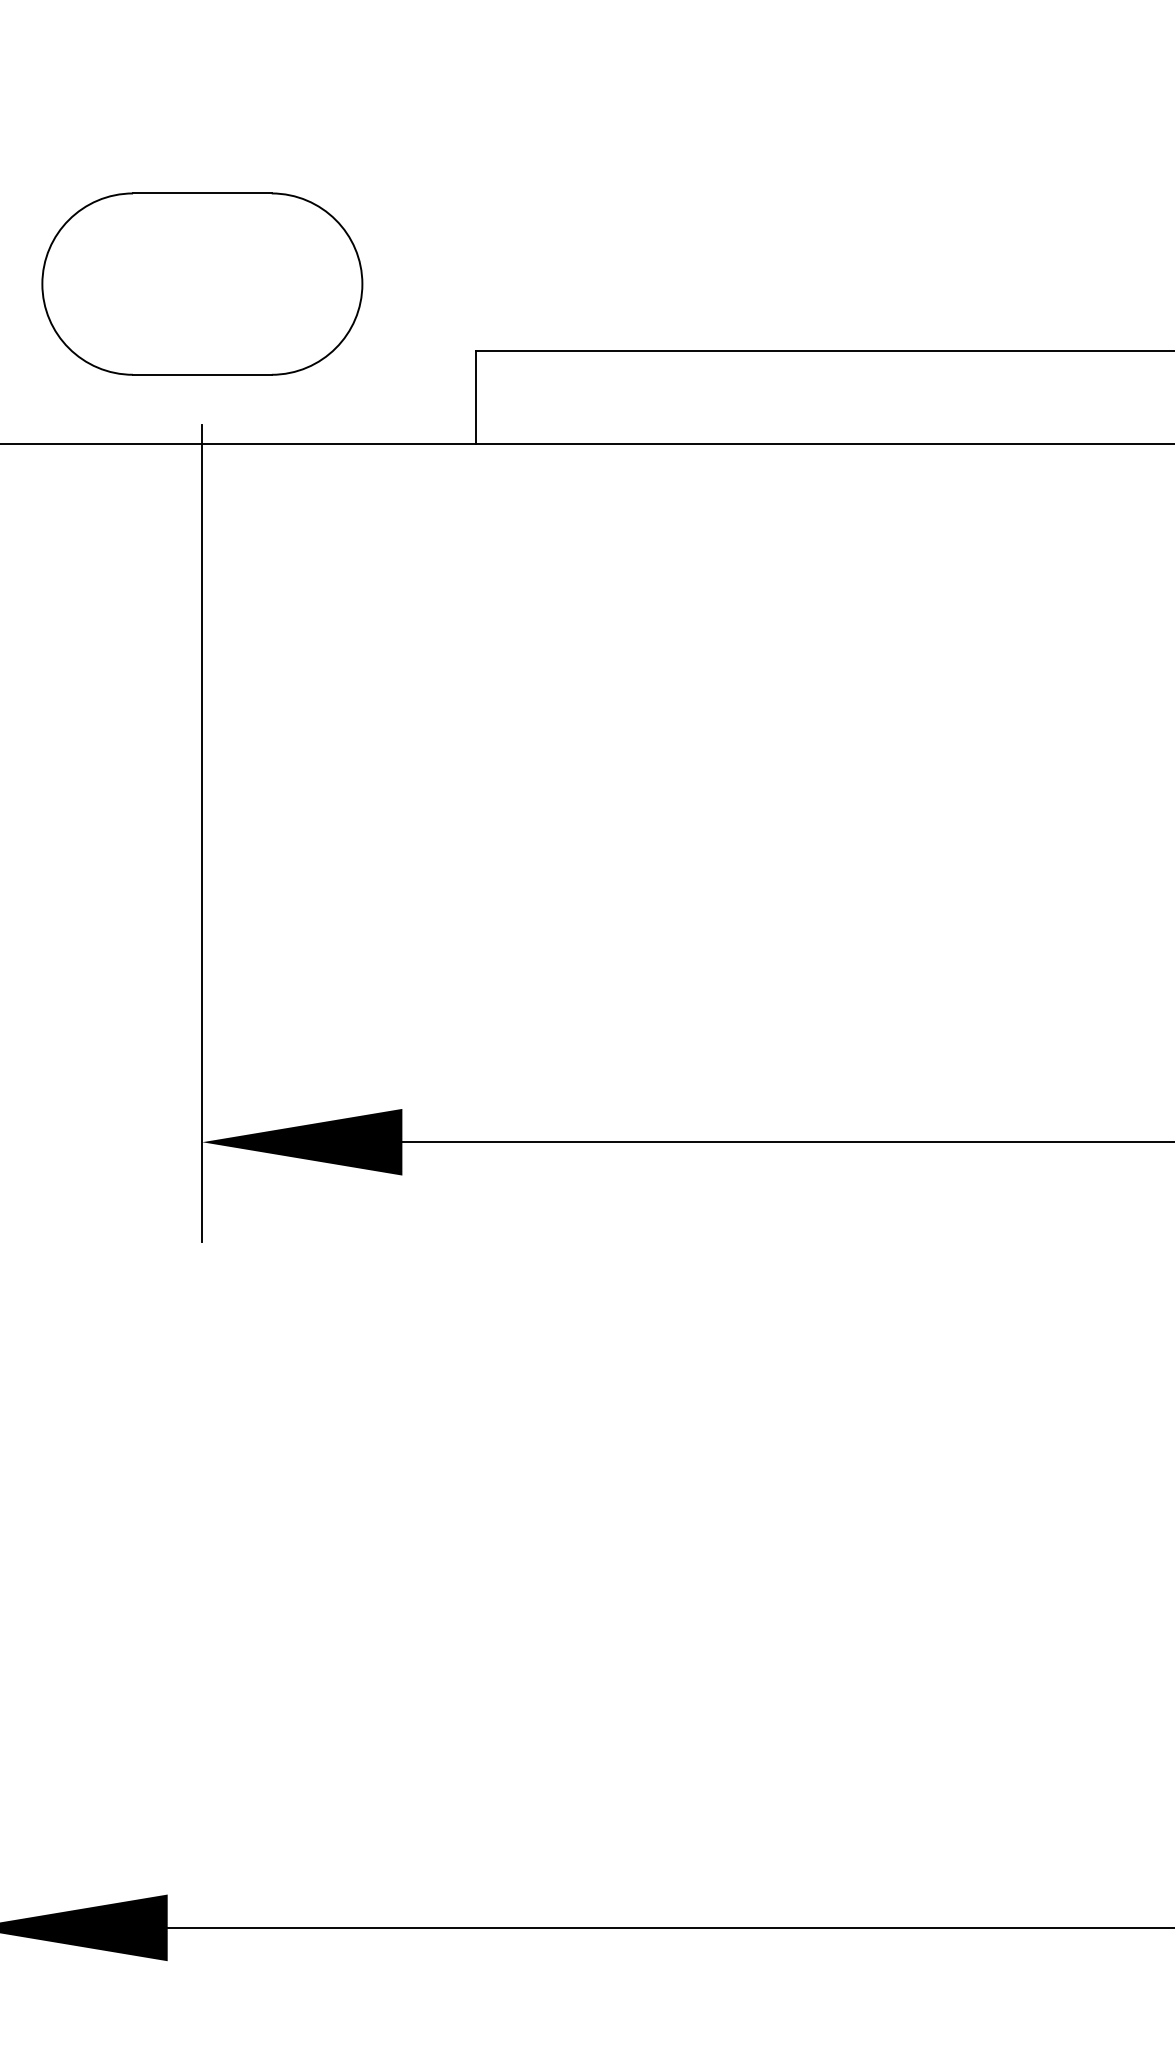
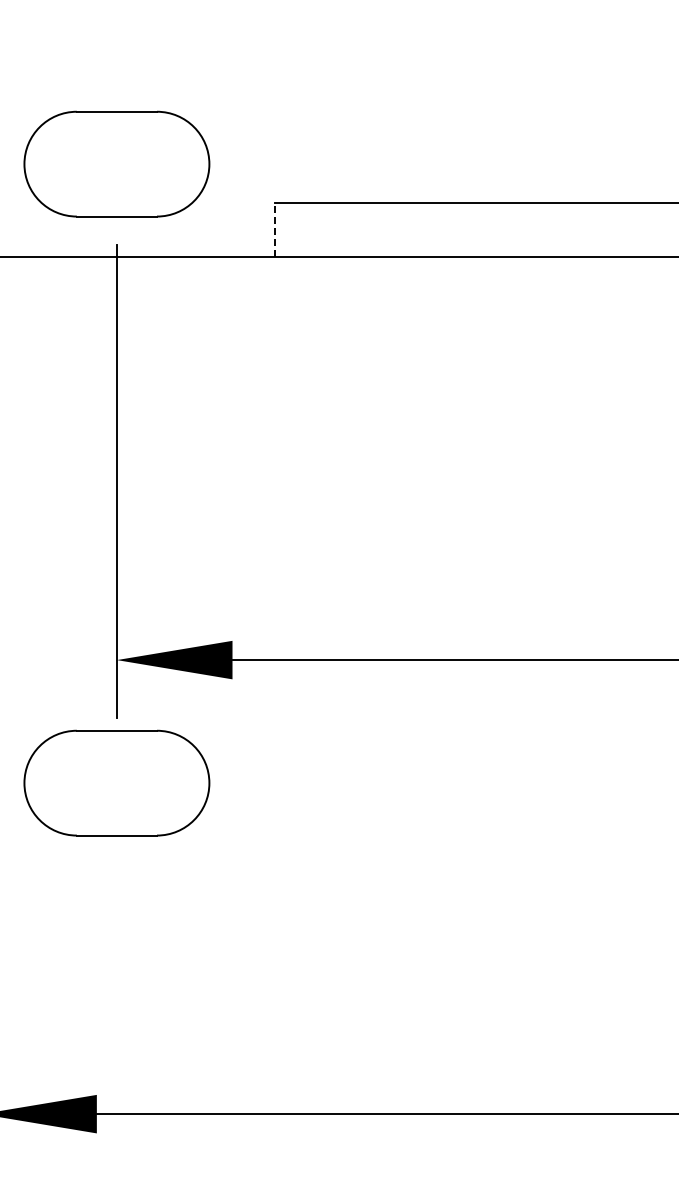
line: (475, 397) -> (274, 229), solid -> dashed
part: (201, 1354) -> (116, 782), added

